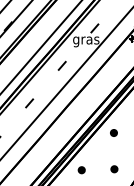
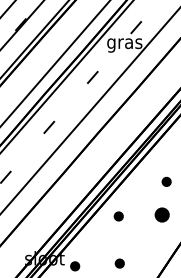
part: (113, 132) -> (166, 181), moved
part: (114, 169) -> (162, 215), size x1.6

